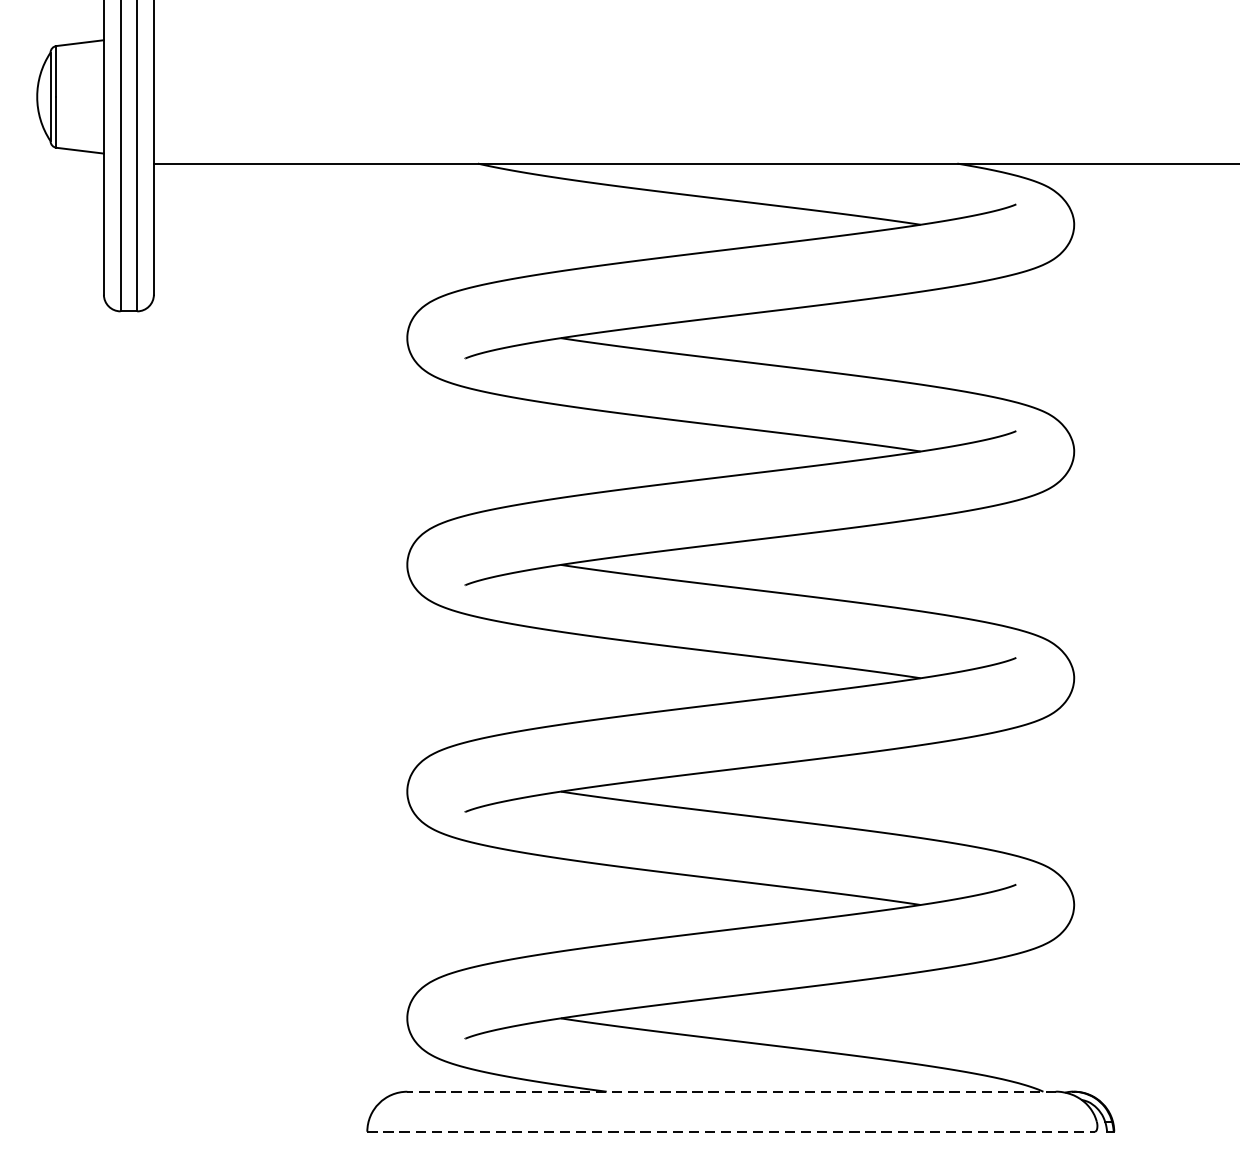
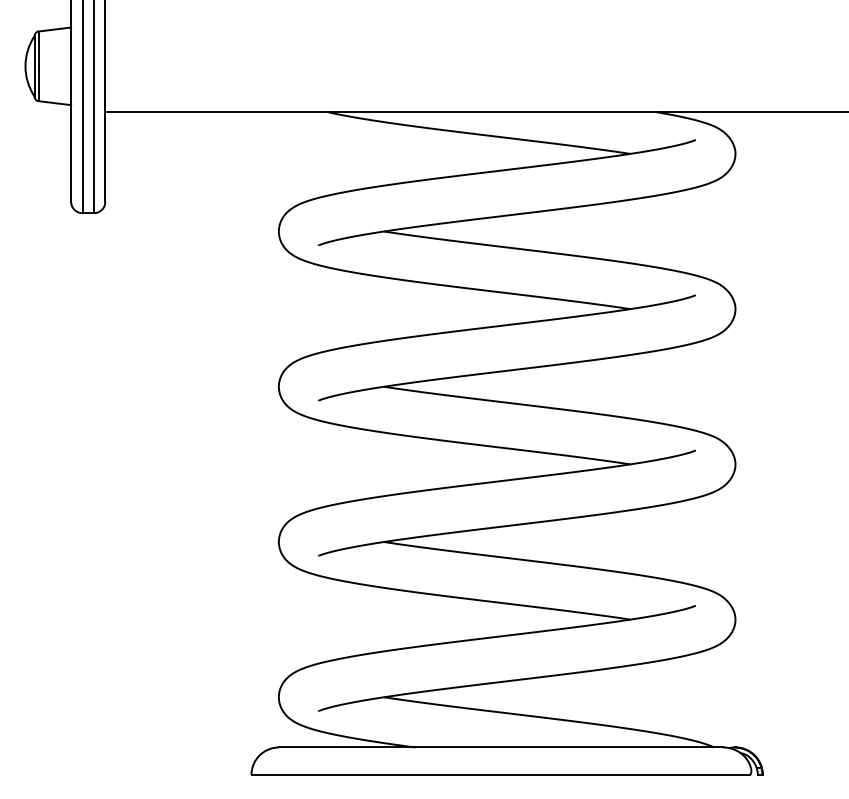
line: (730, 1091) -> (500, 747), dashed -> solid
line: (732, 1131) -> (501, 774), dashed -> solid

